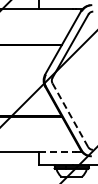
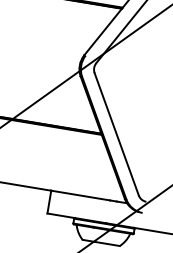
line: (70, 114) -> (117, 133), dashed -> solid
line: (56, 152) -> (81, 195), dashed -> solid

